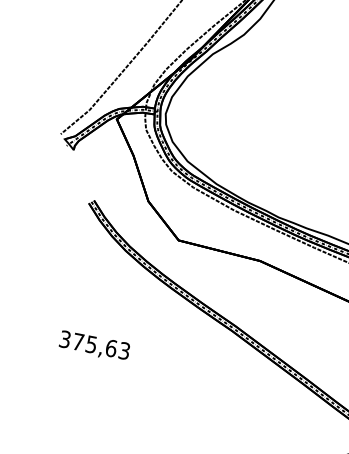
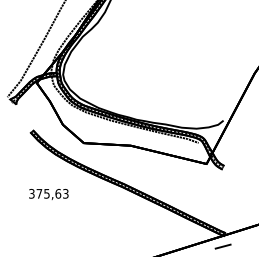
text: (94, 346) -> (48, 194), moved

